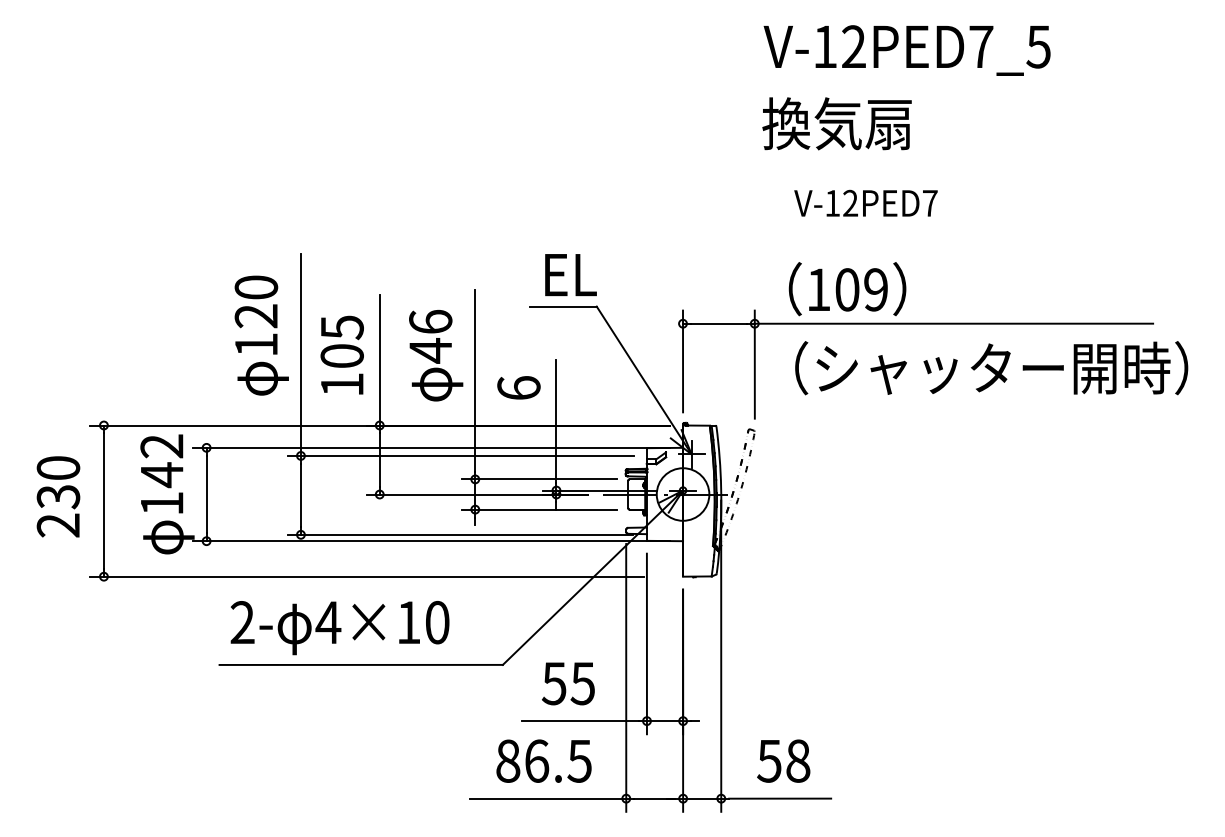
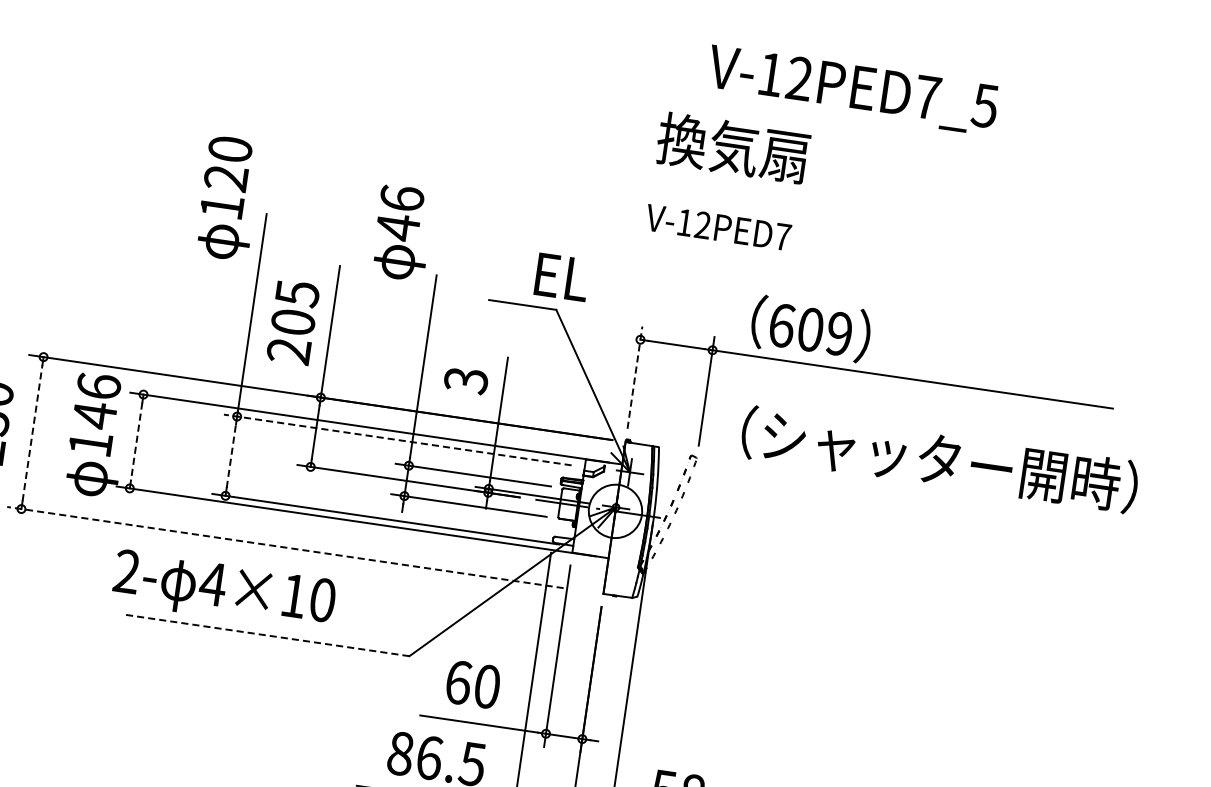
text: (906, 50) -> (851, 90), moved
text: (836, 123) -> (732, 147), moved
text: (865, 202) -> (718, 226), moved
text: (570, 275) -> (561, 277), moved
text: (818, 289) -> (781, 325), 109 -> 609
text: (261, 335) -> (228, 198), moved
text: (436, 355) -> (403, 233), moved
line: (683, 361) -> (635, 377), solid -> dashed
text: (991, 368) -> (939, 460), moved
text: (341, 384) -> (288, 350), 105 -> 205
text: (518, 388) -> (465, 380), 6 -> 3
text: (161, 446) -> (98, 386), 142 -> 146
line: (460, 455) -> (397, 439), solid -> dashed
line: (206, 494) -> (136, 441), solid -> dashed
line: (300, 495) -> (230, 456), solid -> dashed
line: (103, 501) -> (32, 433), solid -> dashed
line: (366, 576) -> (285, 547), solid -> dashed
text: (339, 628) -> (223, 591), moved
line: (361, 664) -> (267, 635), solid -> dashed
text: (567, 683) -> (471, 684), 55 -> 60

